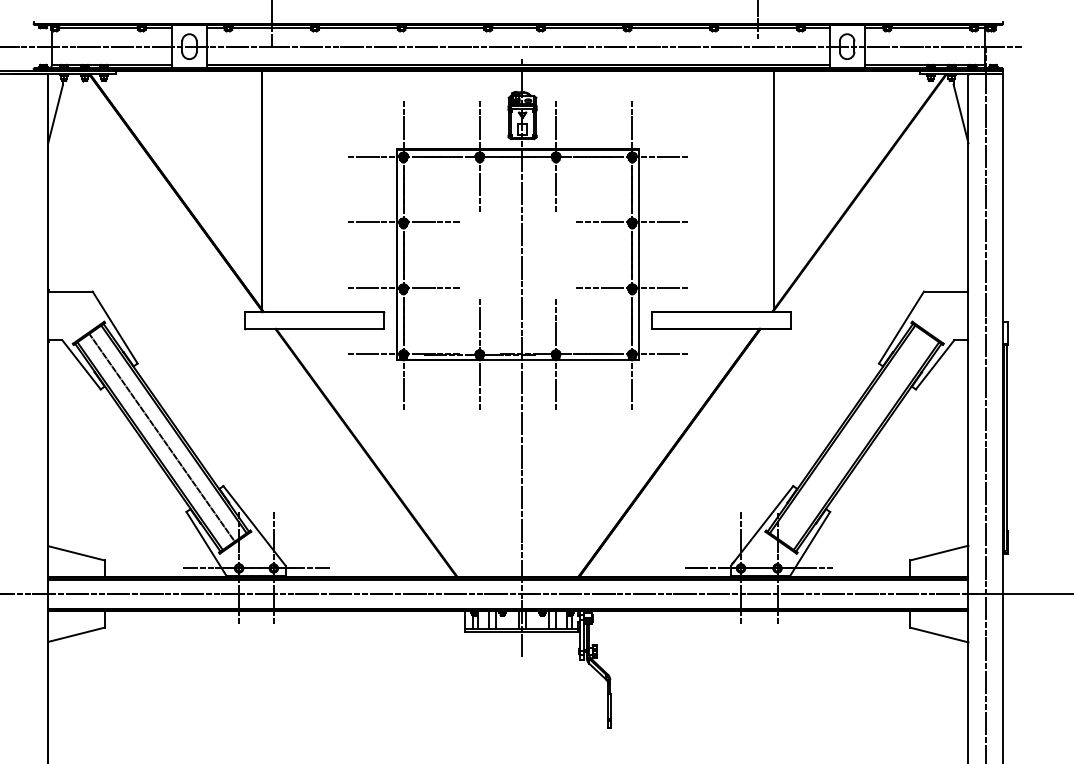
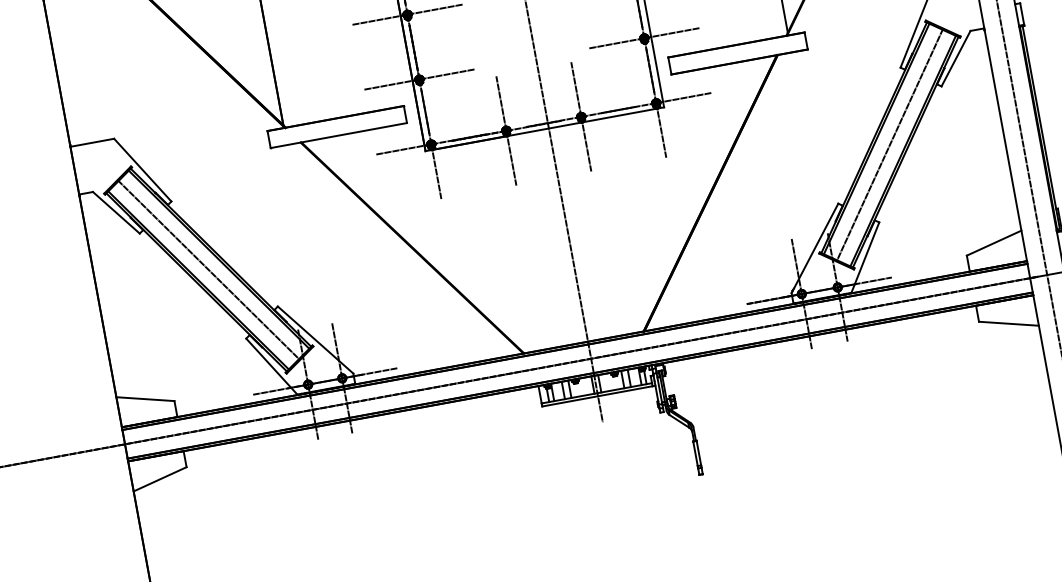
line: (854, 437) -> (889, 144), added

